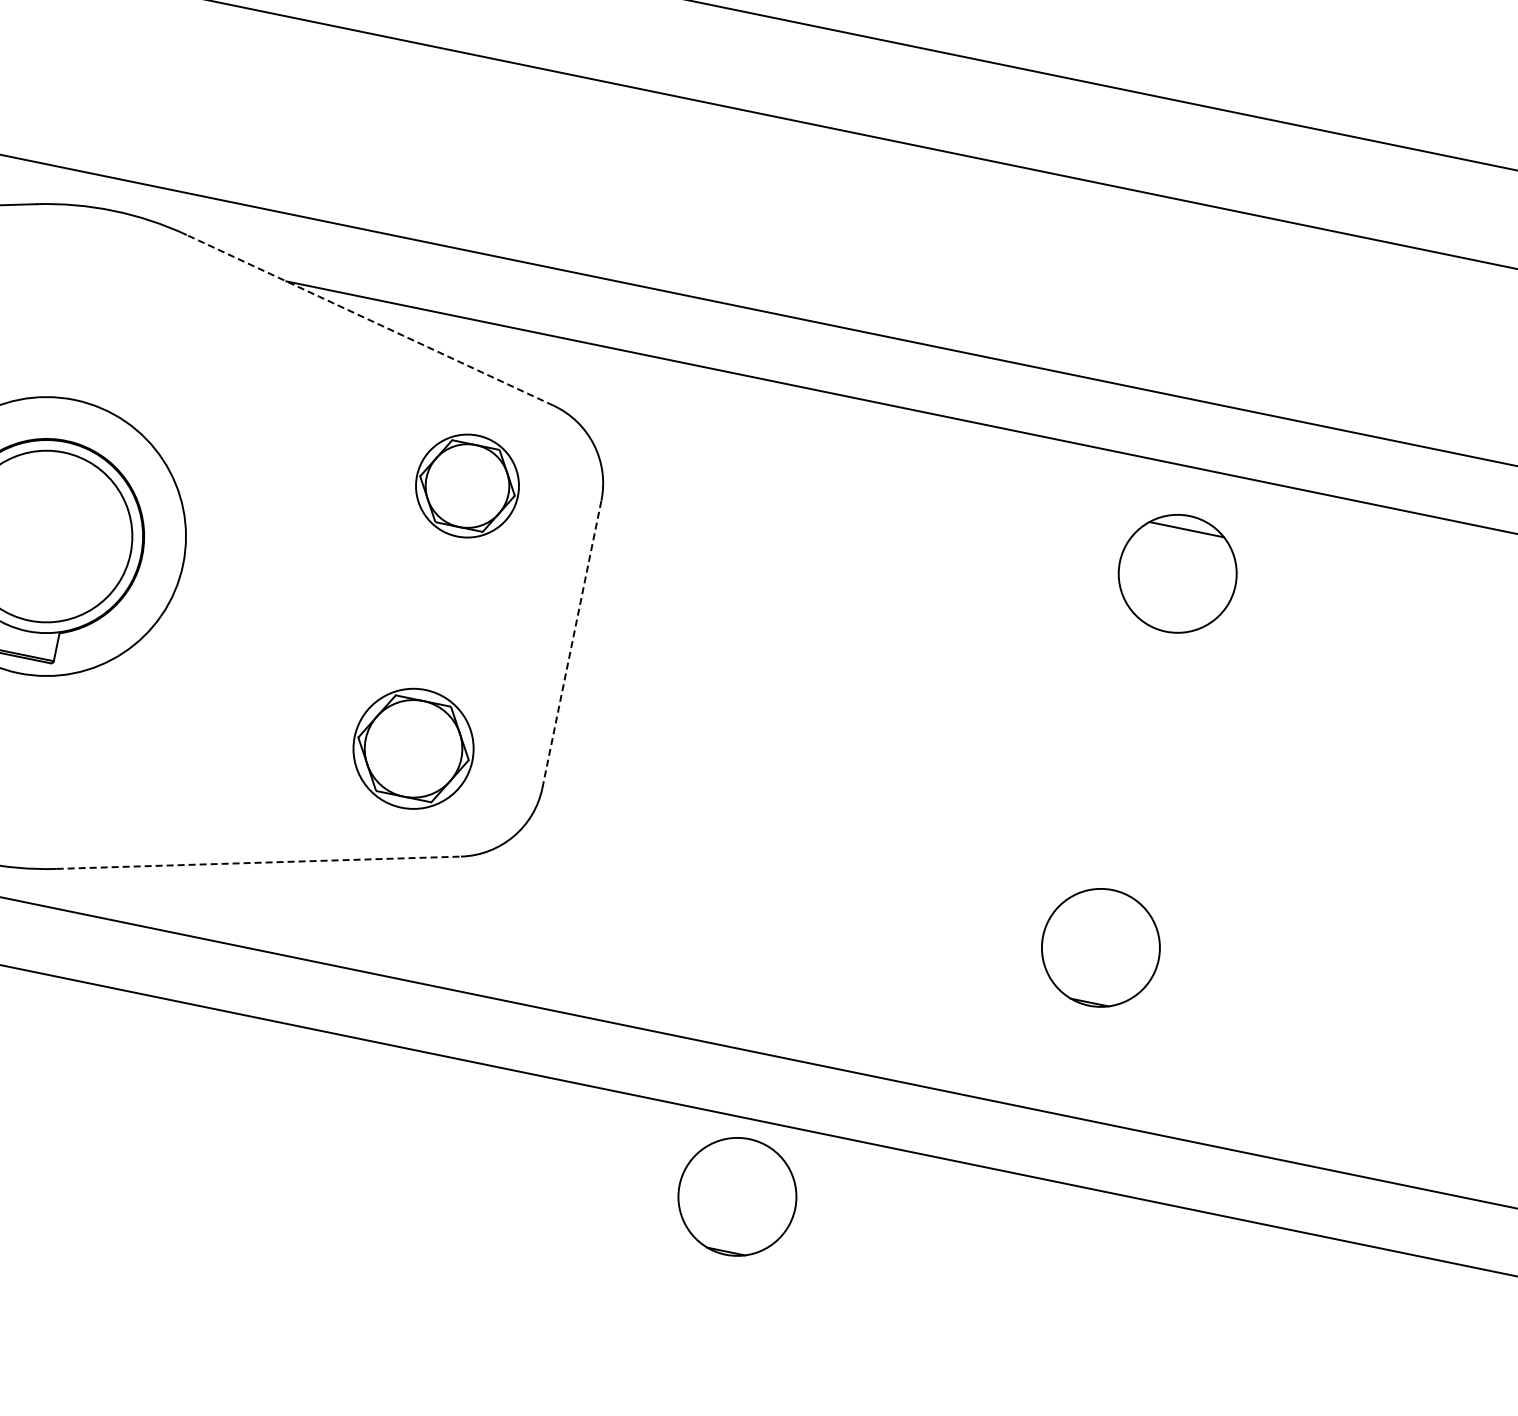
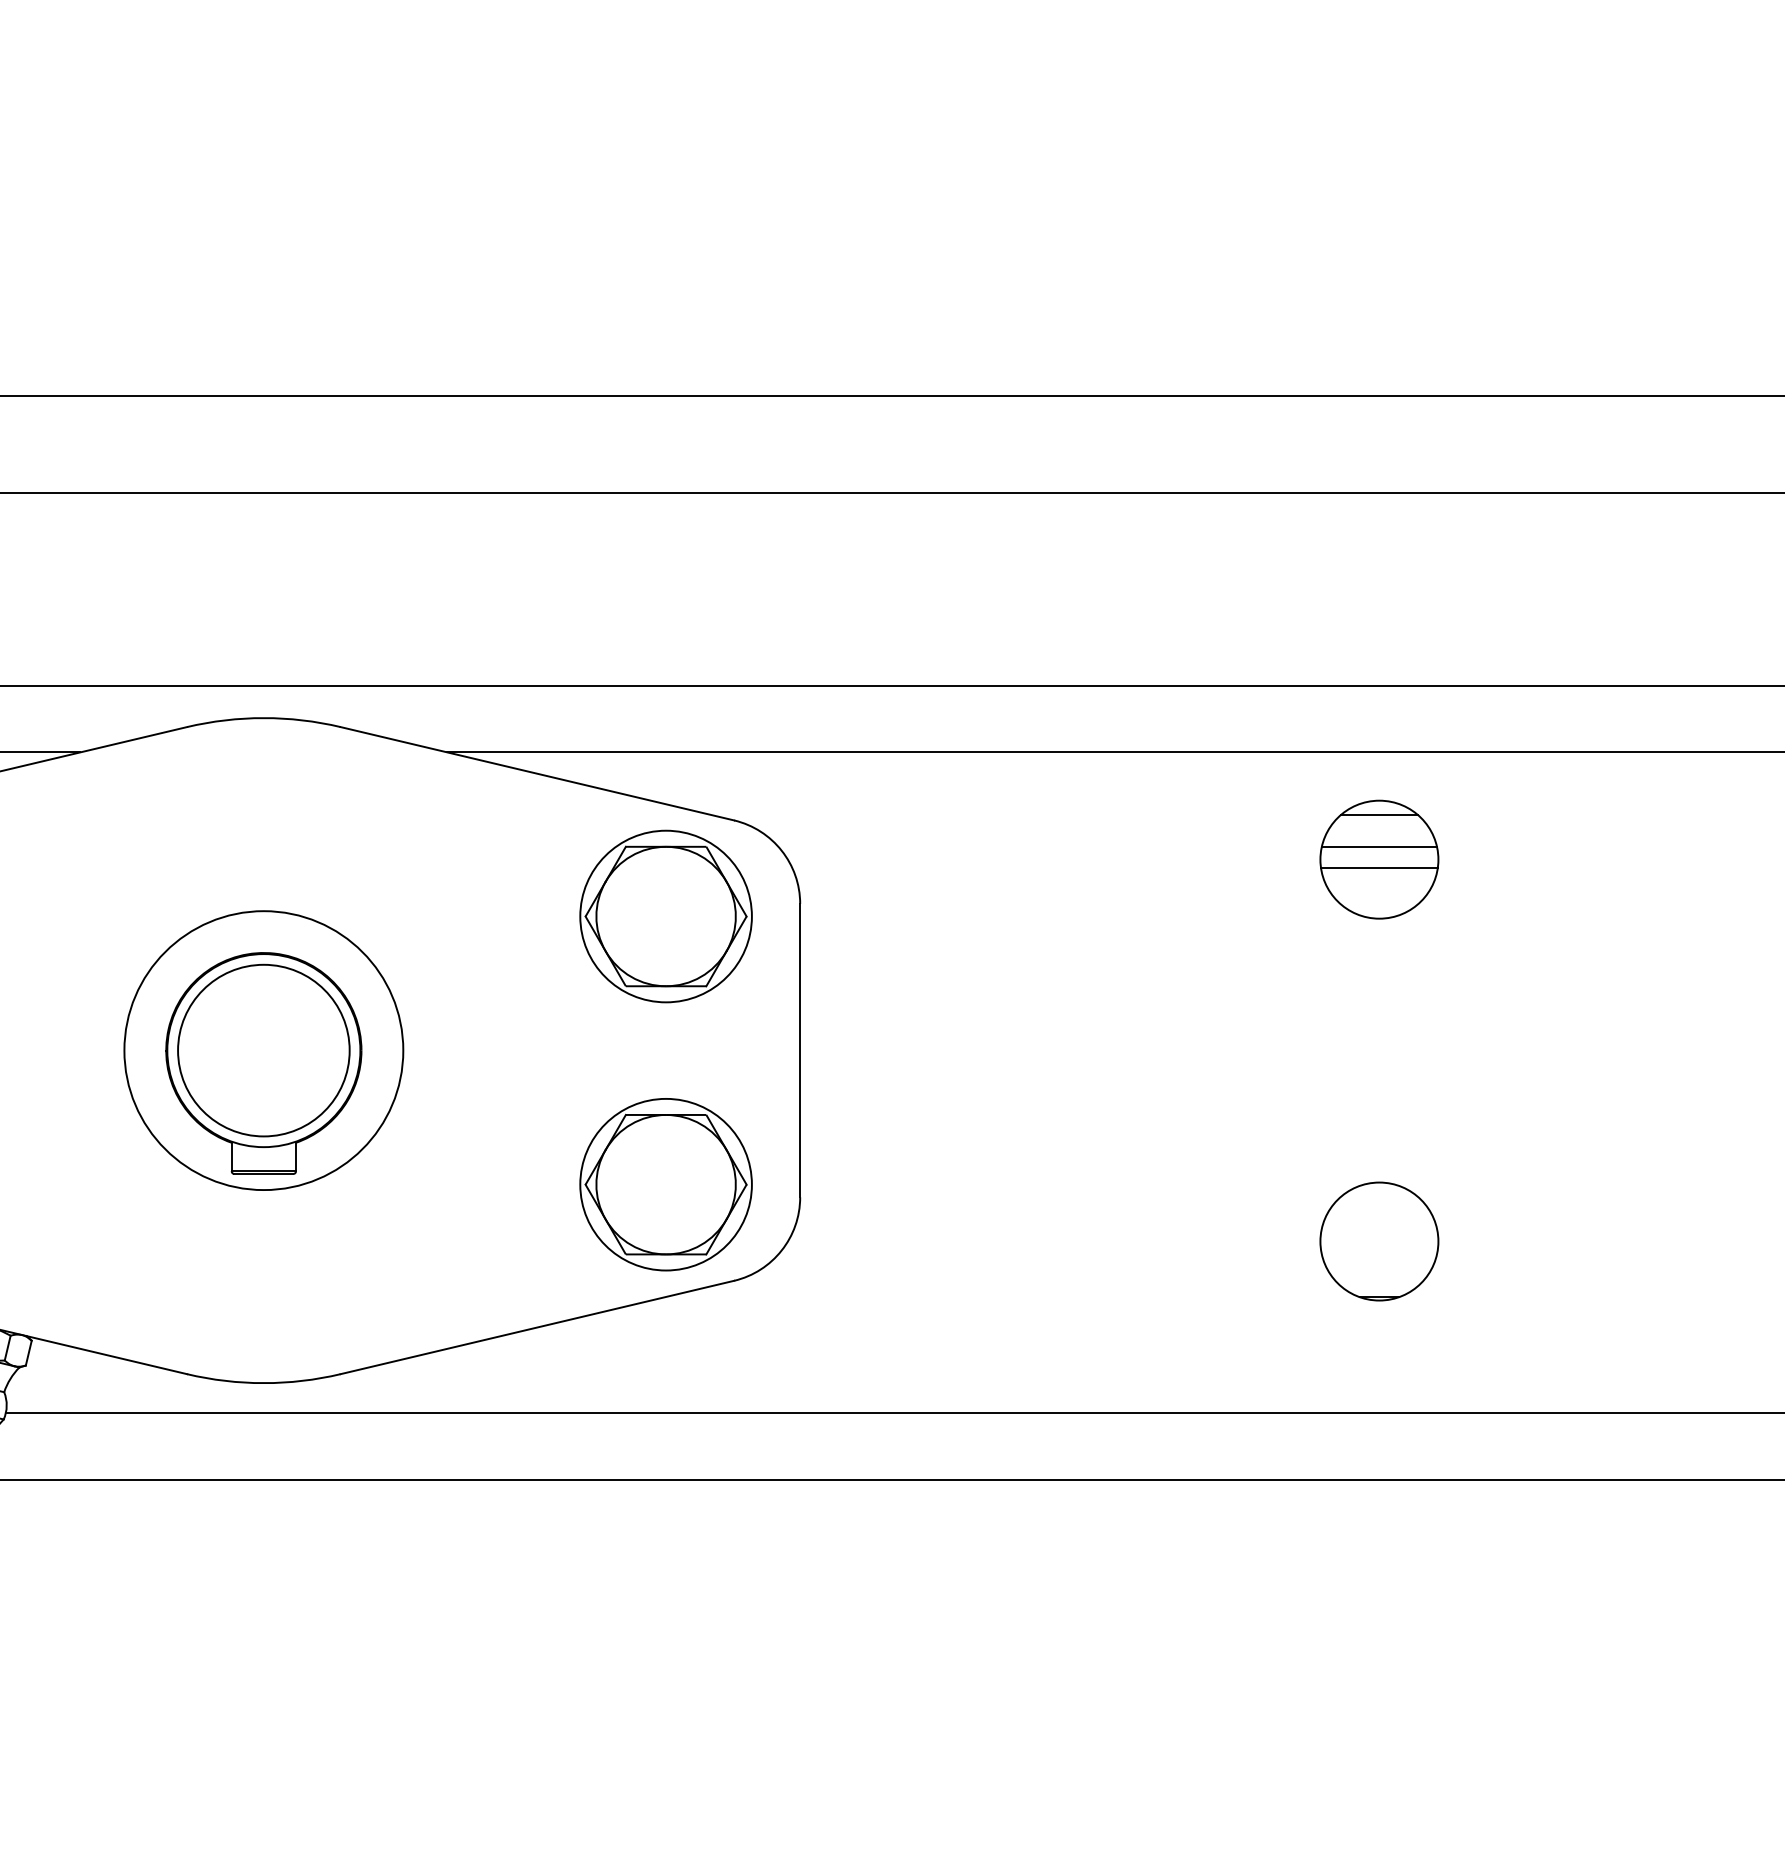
line: (369, 319) -> (536, 773), dashed -> solid
part: (466, 485) -> (665, 916), size x1.67
line: (1180, 560) -> (1379, 846), added
line: (1176, 582) -> (1379, 868), added
line: (572, 644) -> (800, 1050), dashed -> solid
part: (413, 748) -> (665, 1184), size x1.43
line: (258, 862) -> (537, 1327), dashed -> solid
part: (737, 1196) -> (1073, 1558), removed

